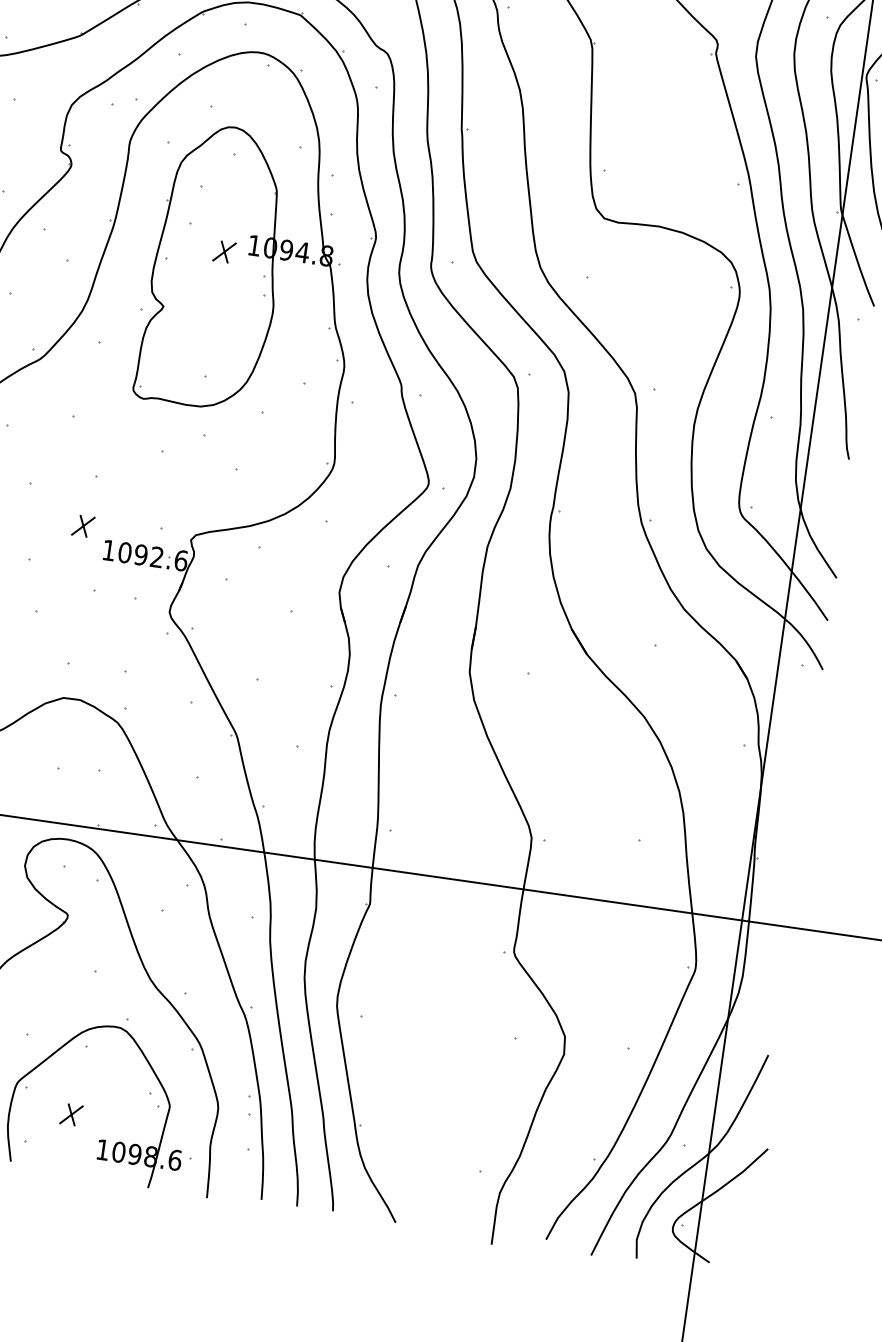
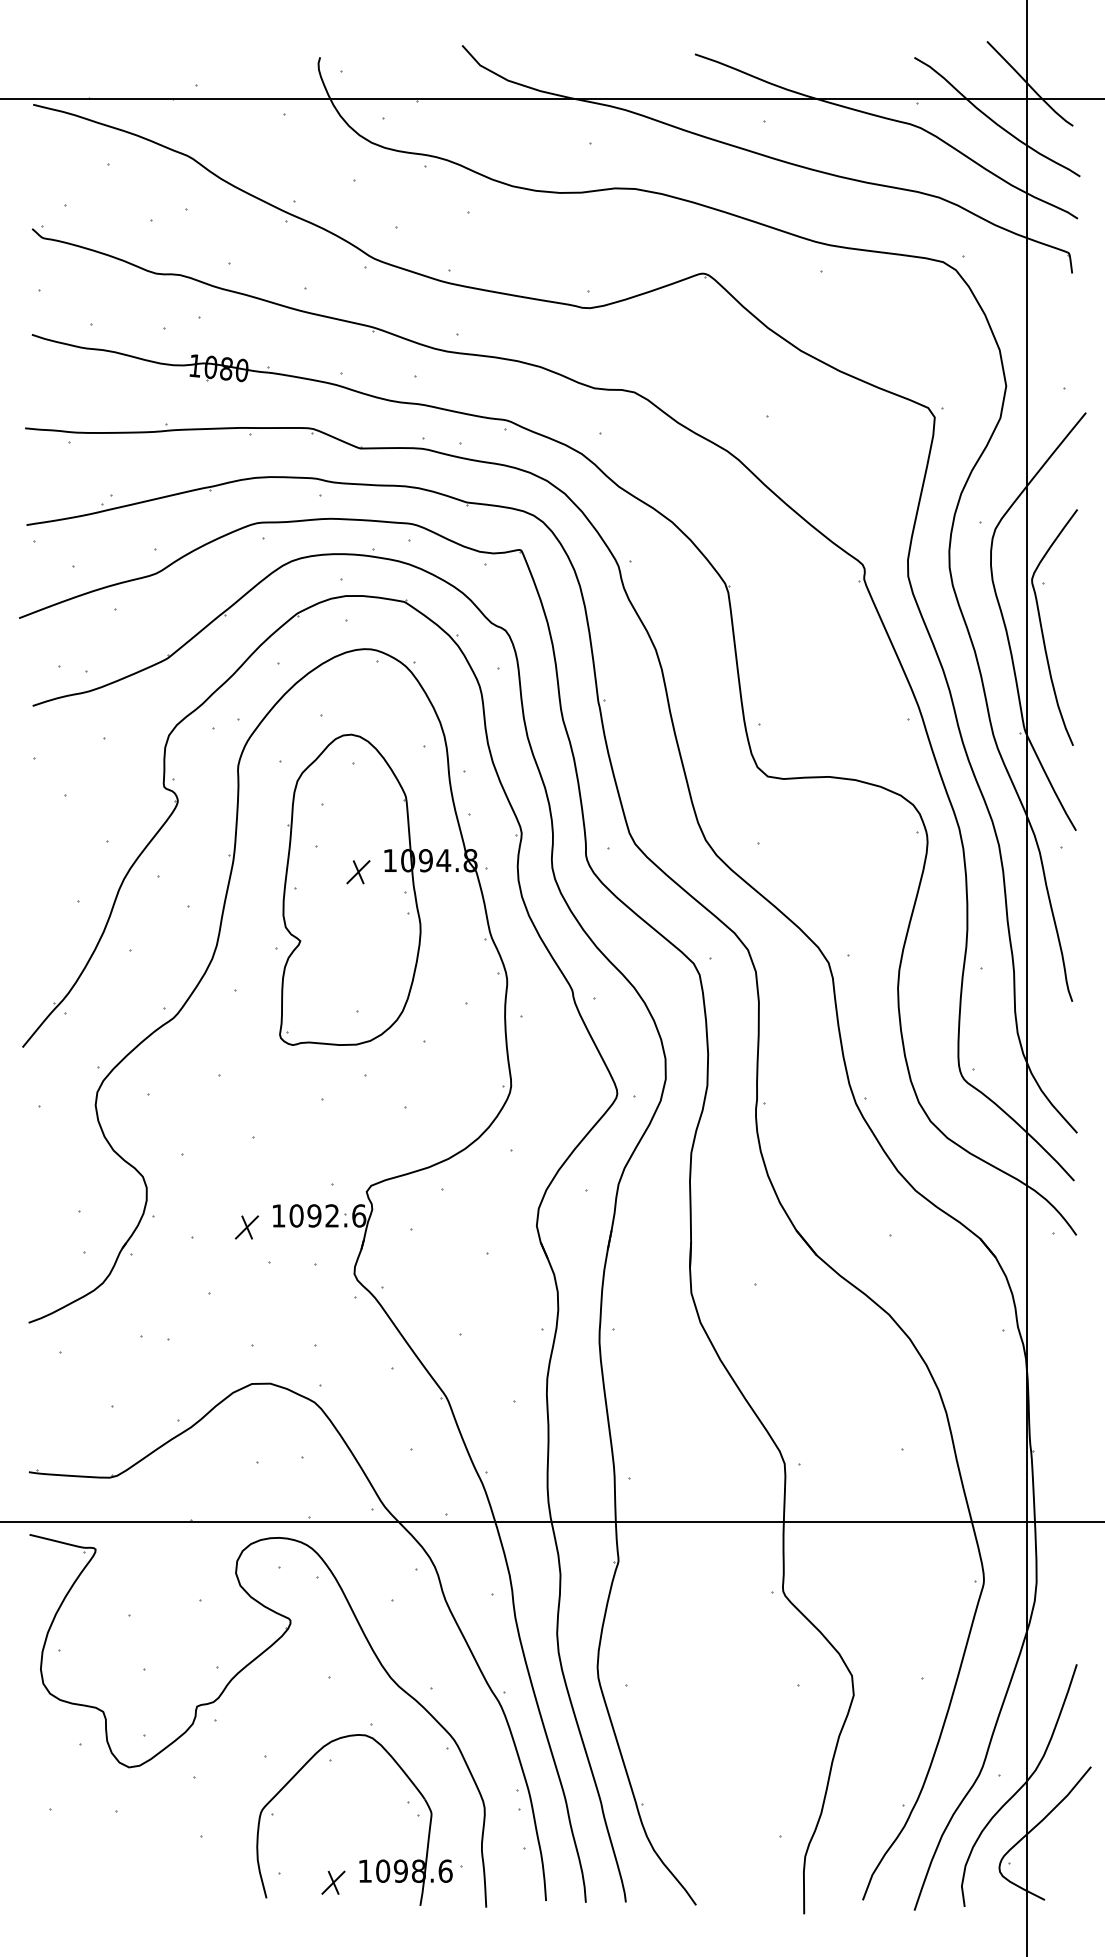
part: (82, 526) -> (246, 1227), moved
part: (71, 1114) -> (333, 1882), moved

